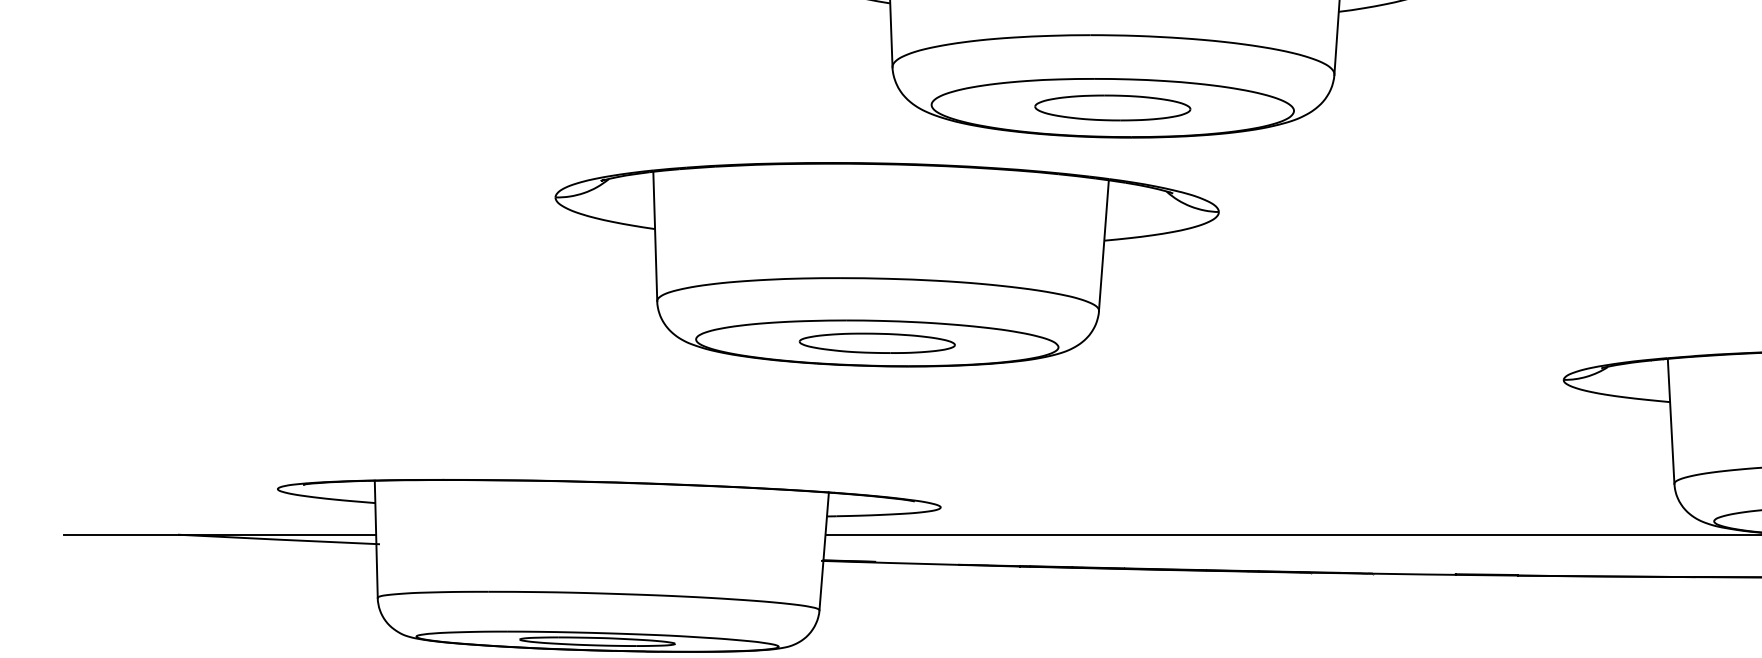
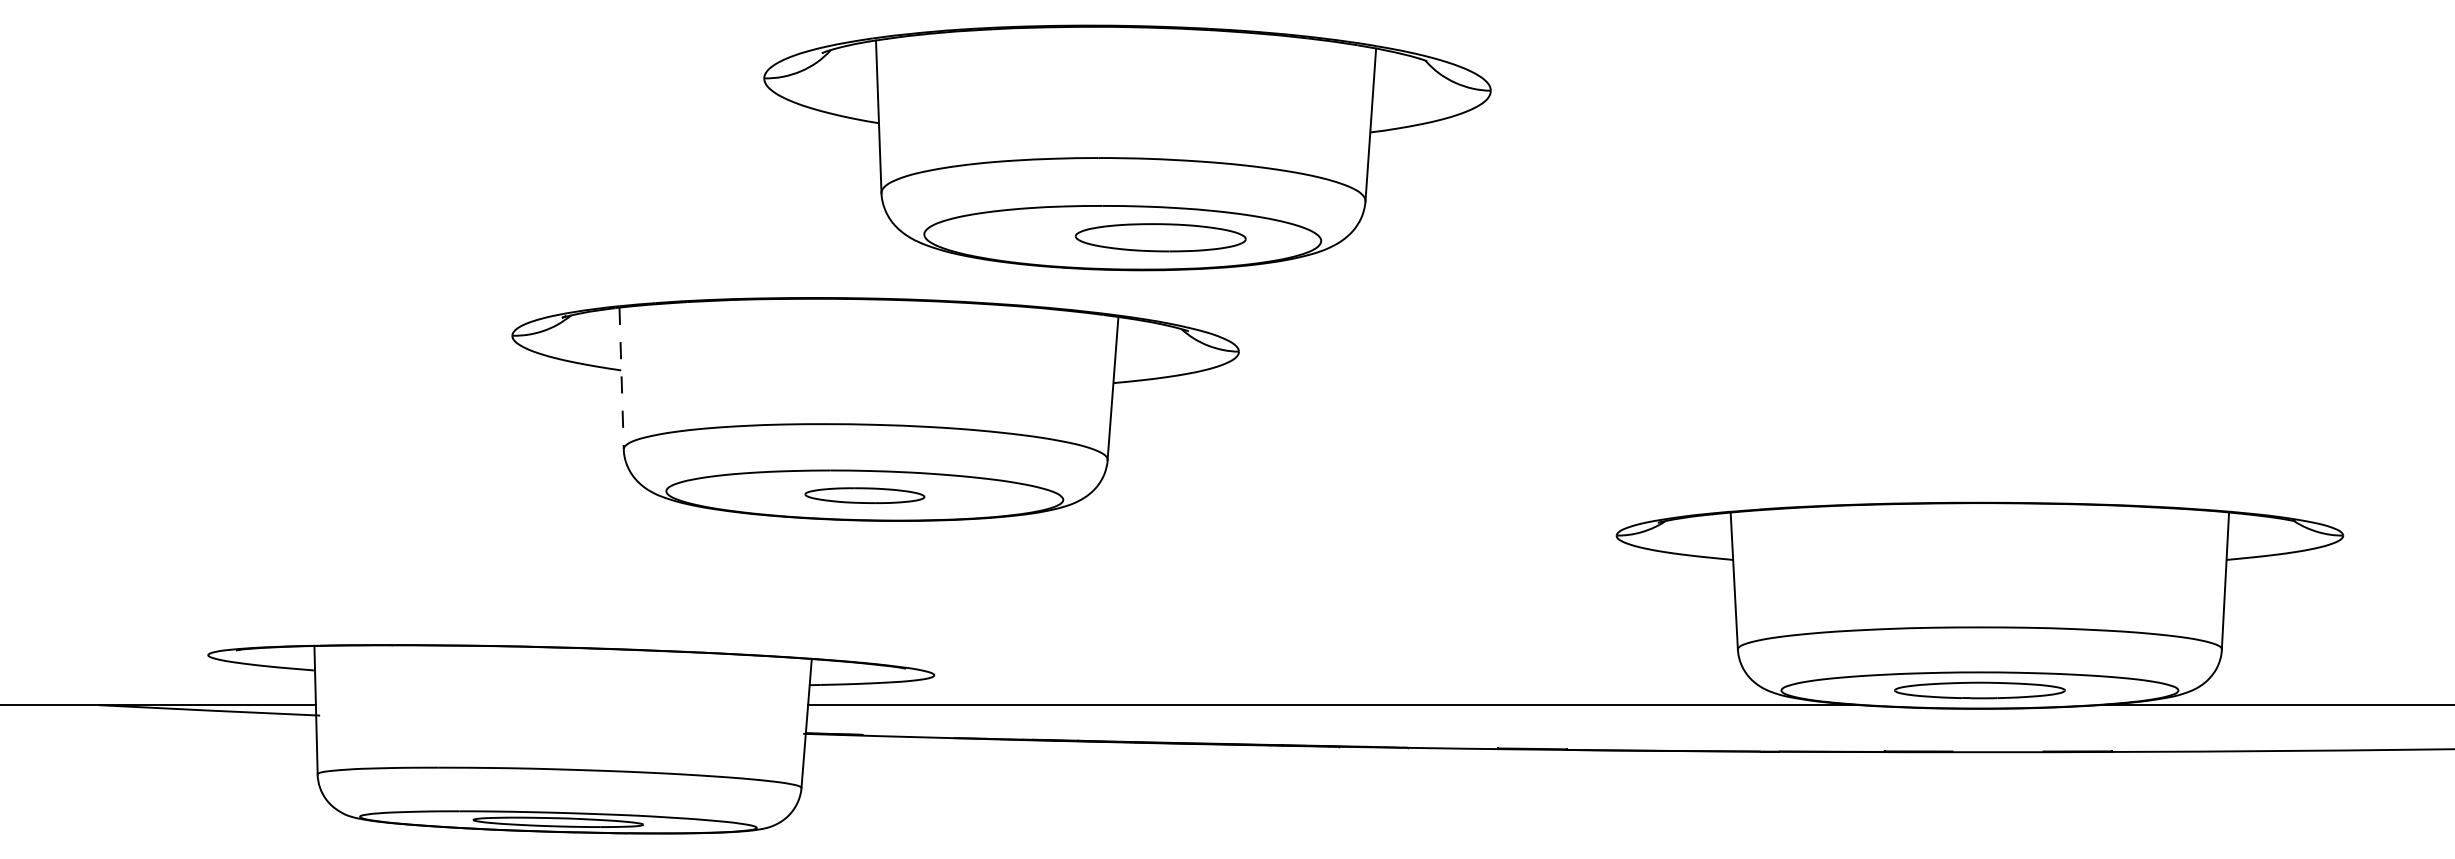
part: (1112, 107) -> (1160, 237), moved
line: (655, 236) -> (621, 378), solid -> dashed
part: (877, 343) -> (864, 495), size x0.7

